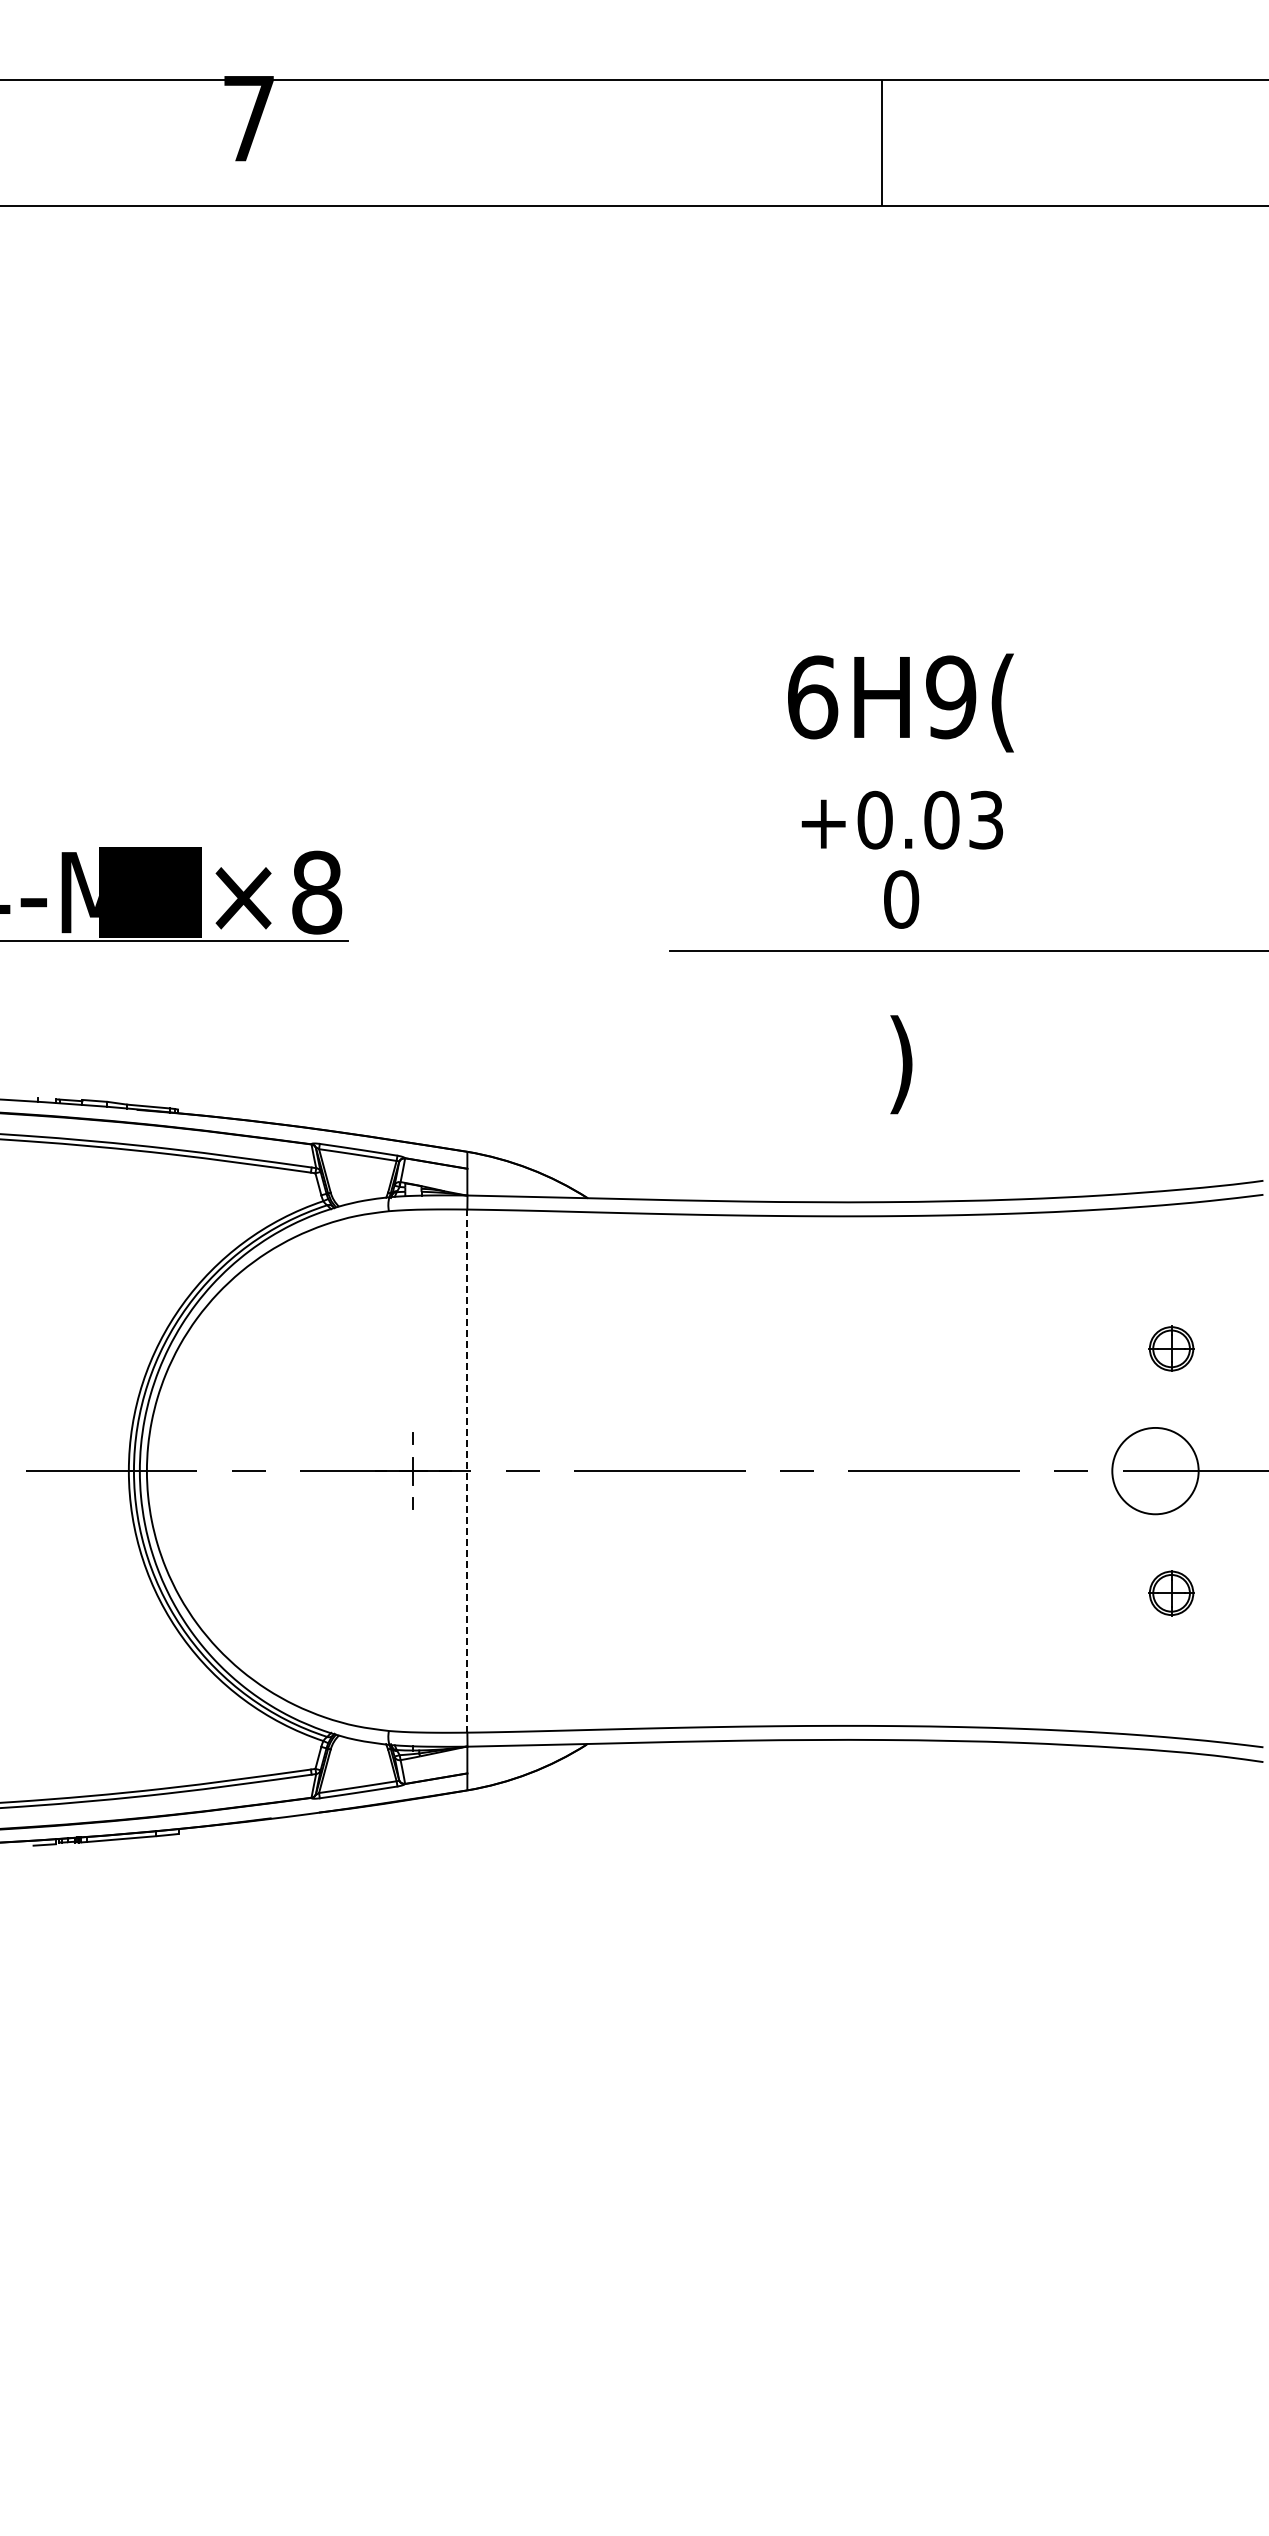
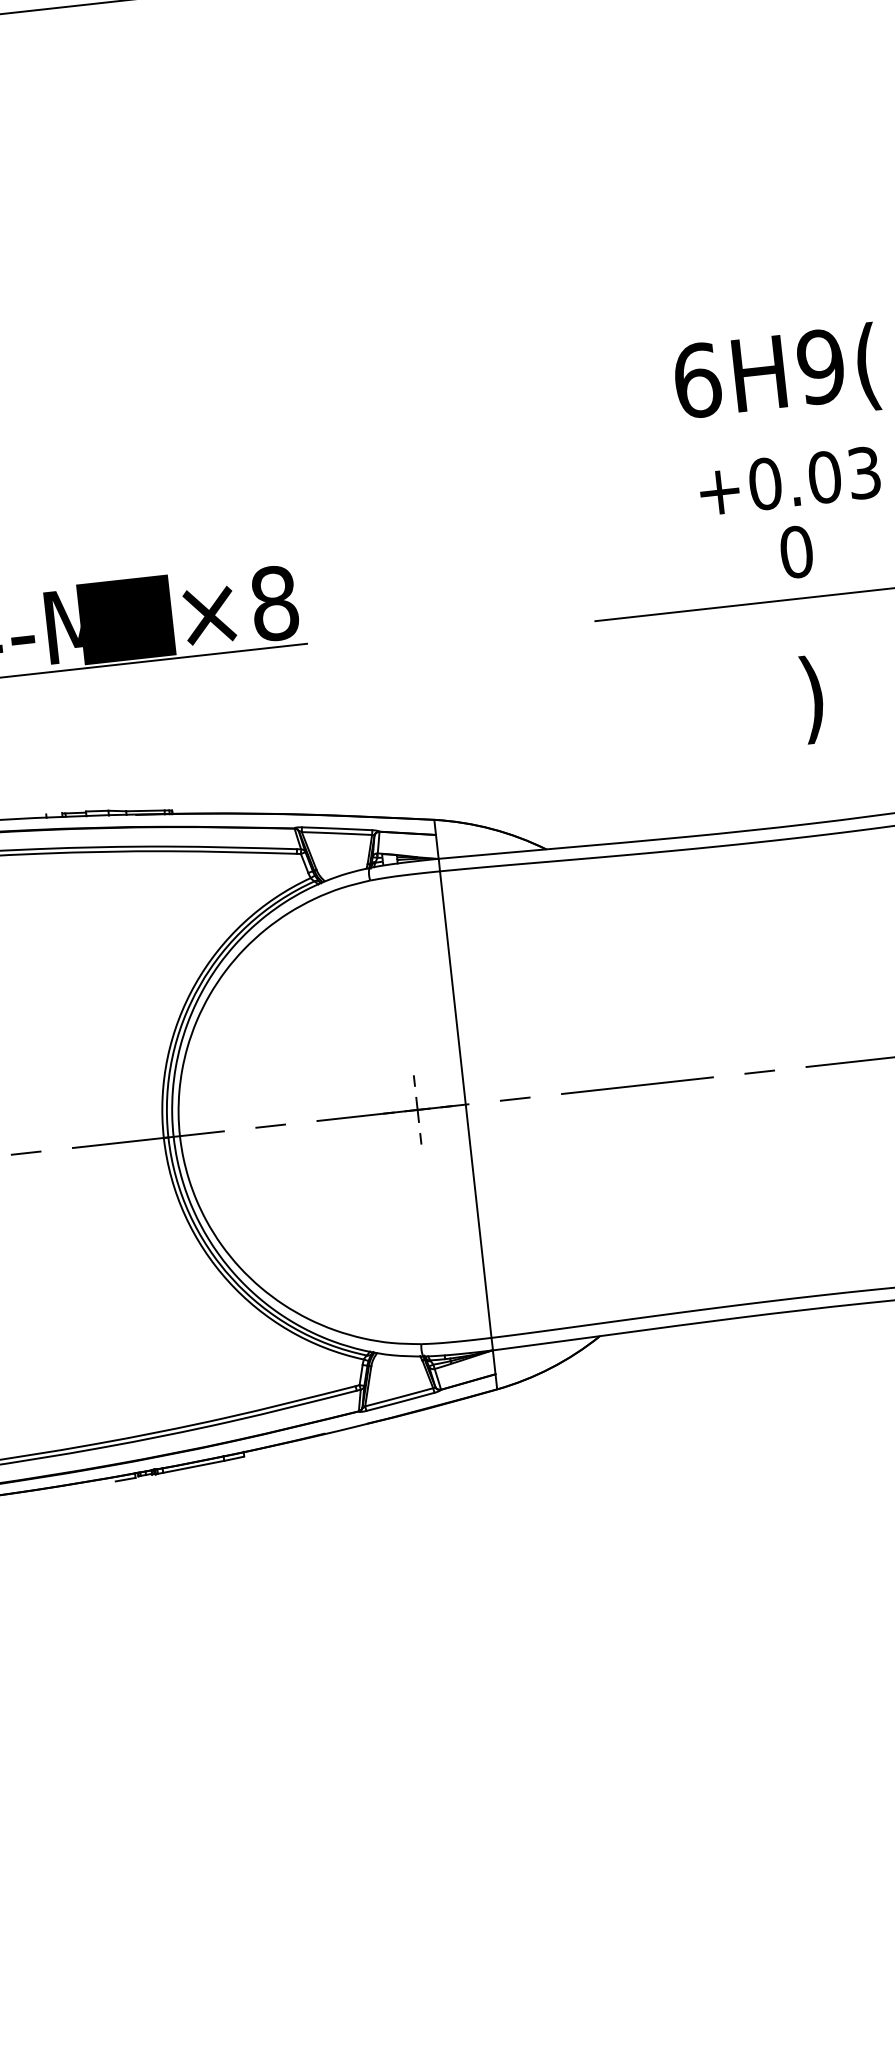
line: (467, 1471) -> (465, 1104), dashed -> solid

